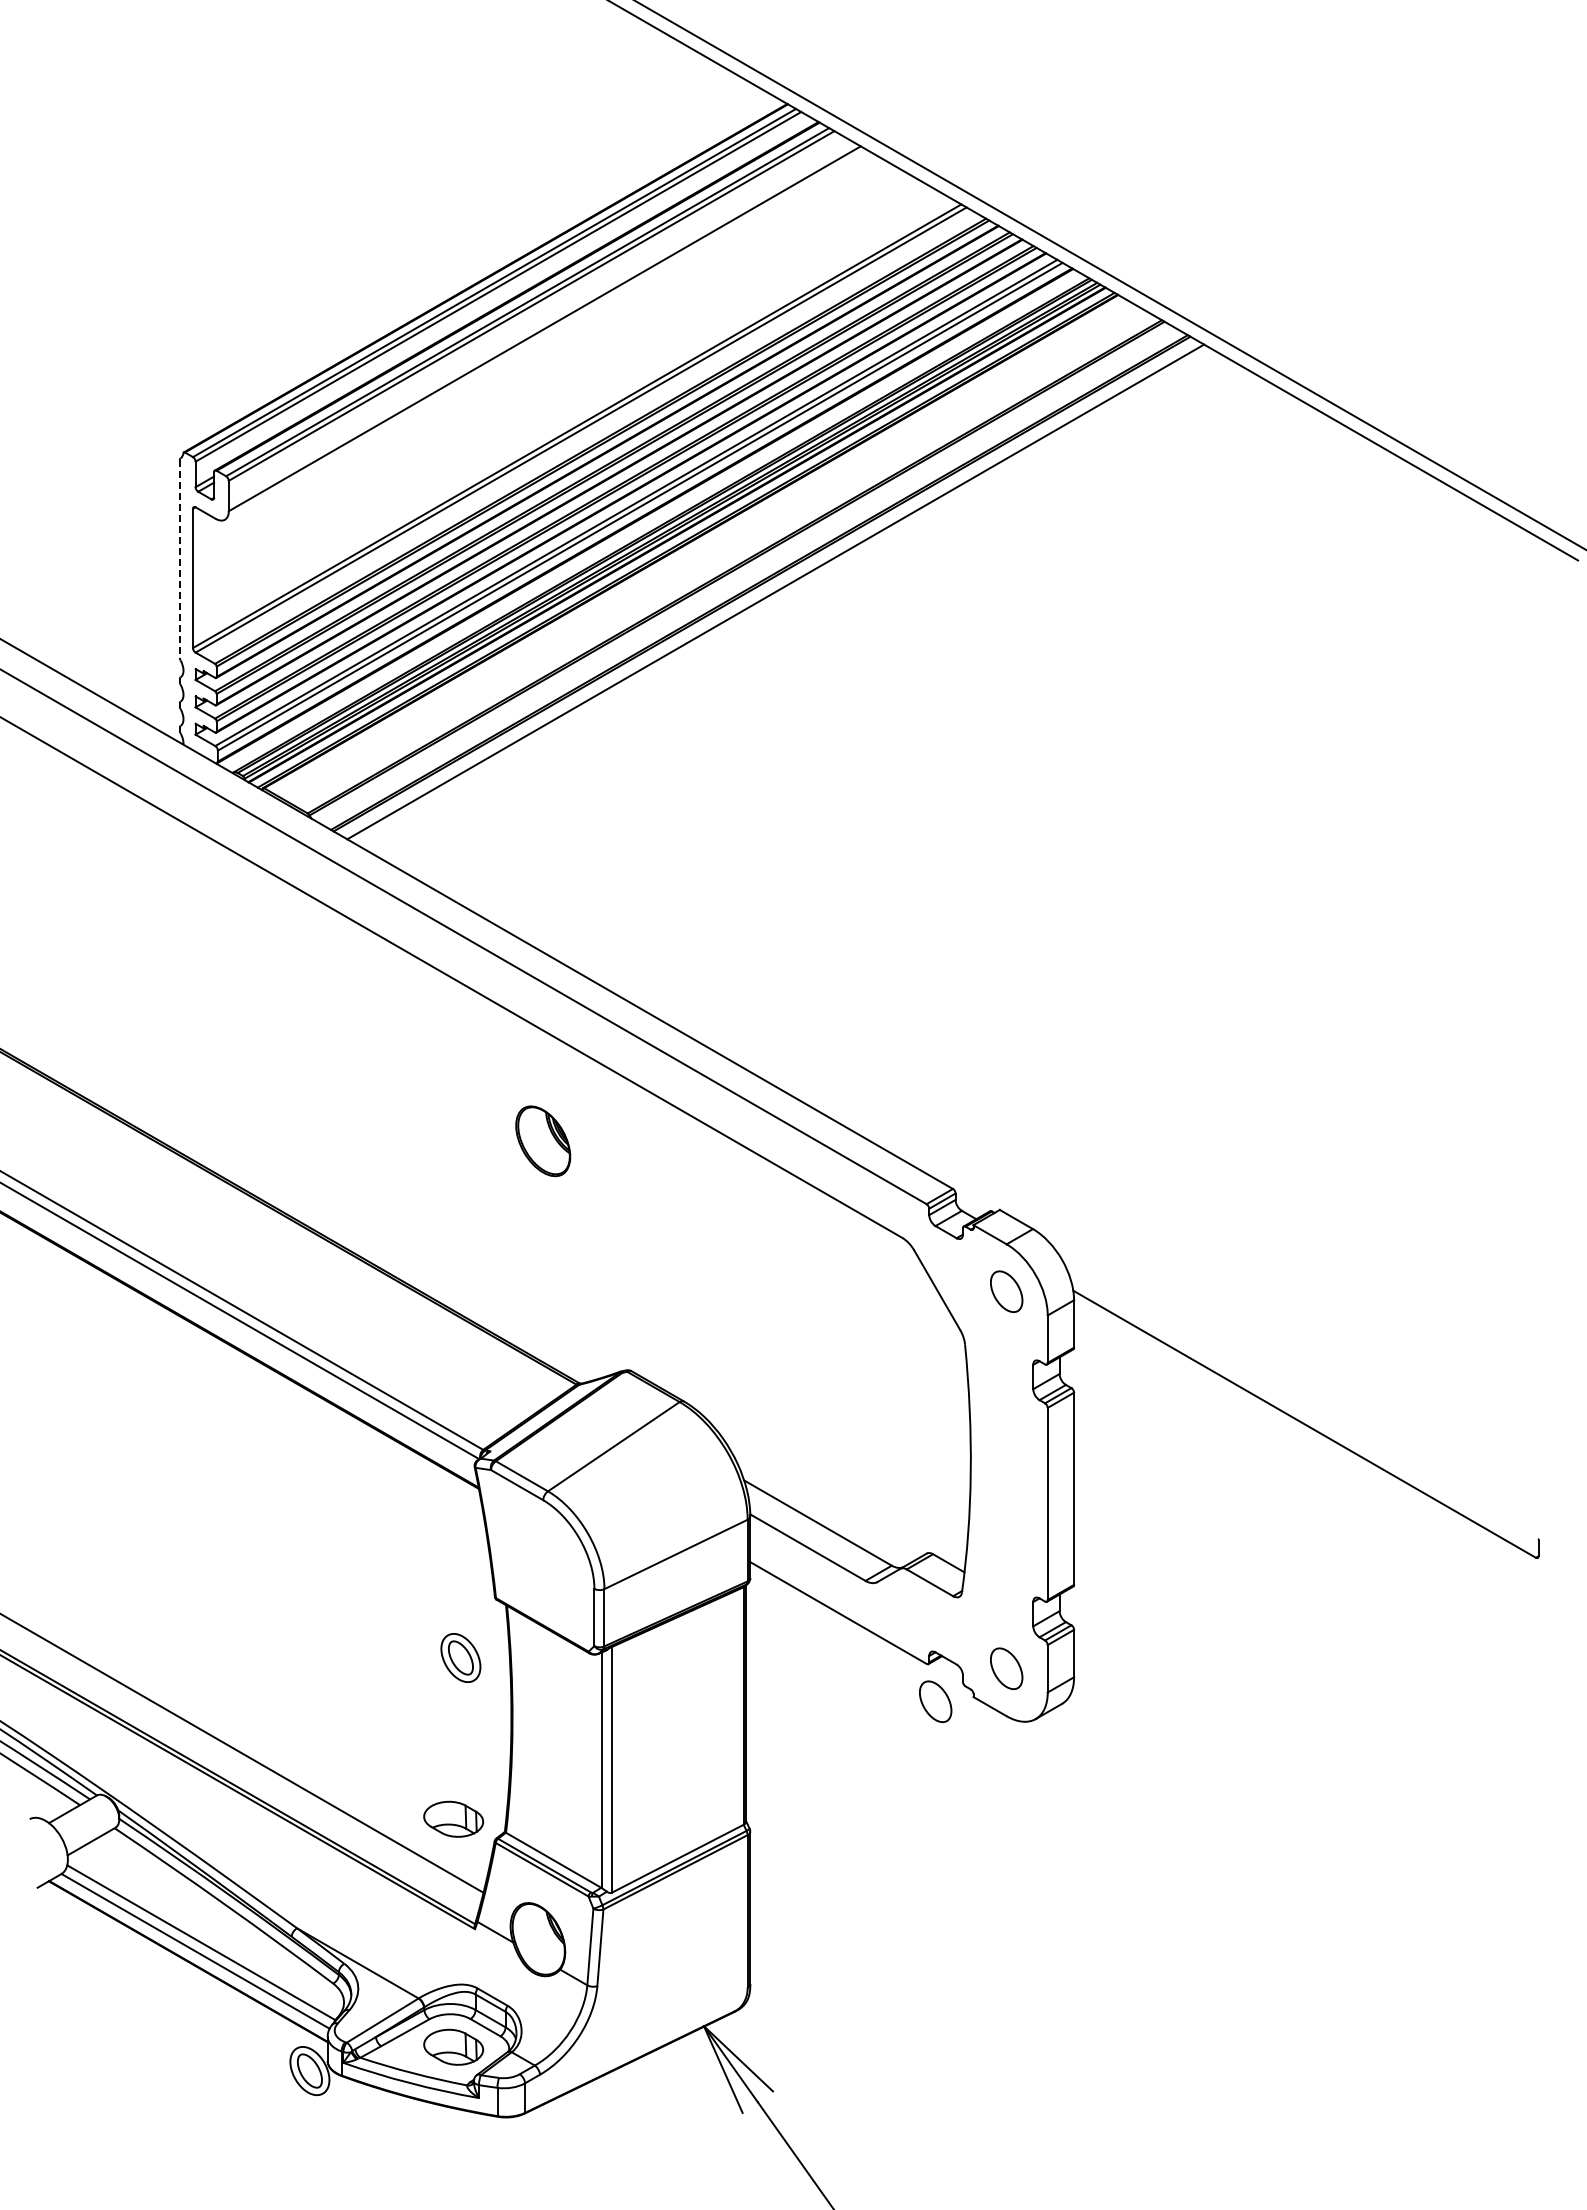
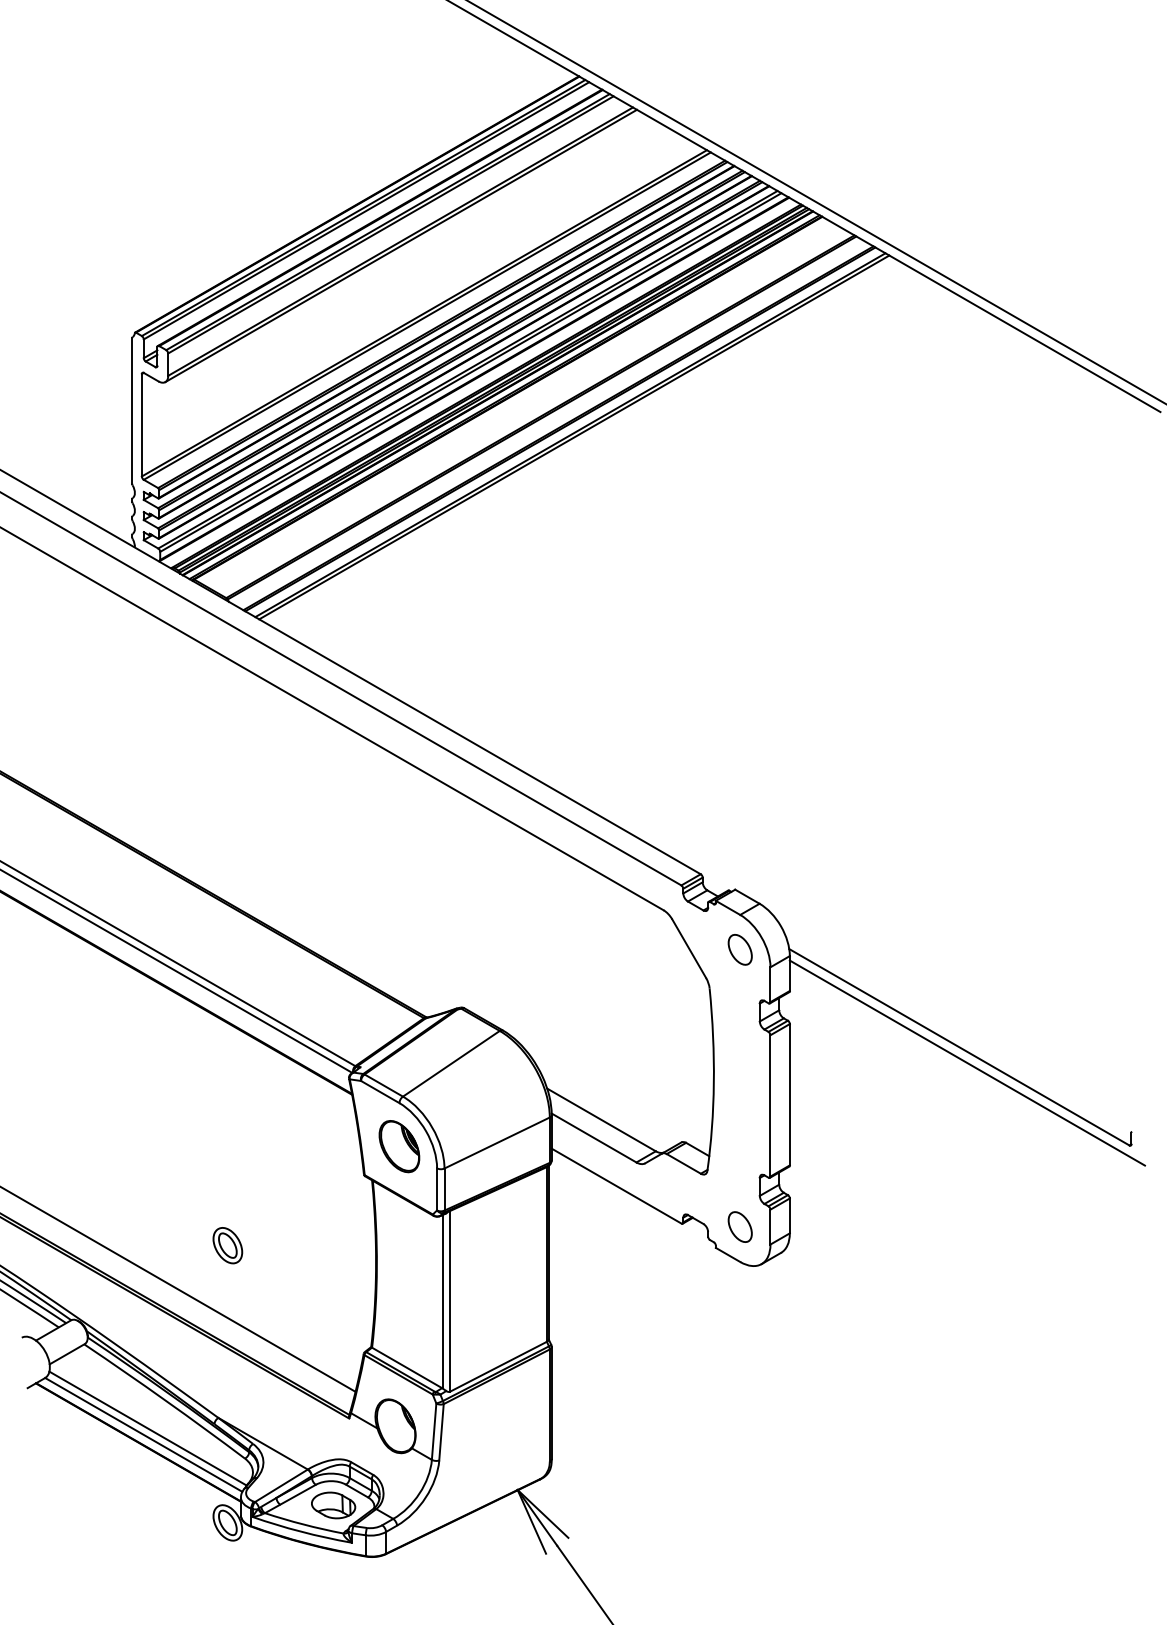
line: (545, 334) -> (401, 245), added
line: (179, 558) -> (131, 410), dashed -> solid
line: (780, 594) -> (573, 437), added
part: (543, 1141) -> (399, 1146), moved
line: (1315, 1445) -> (967, 1062), added
part: (460, 1657) -> (227, 1245), moved
part: (935, 1701) -> (687, 1251), removed
part: (453, 1818) -> (333, 1337), removed

